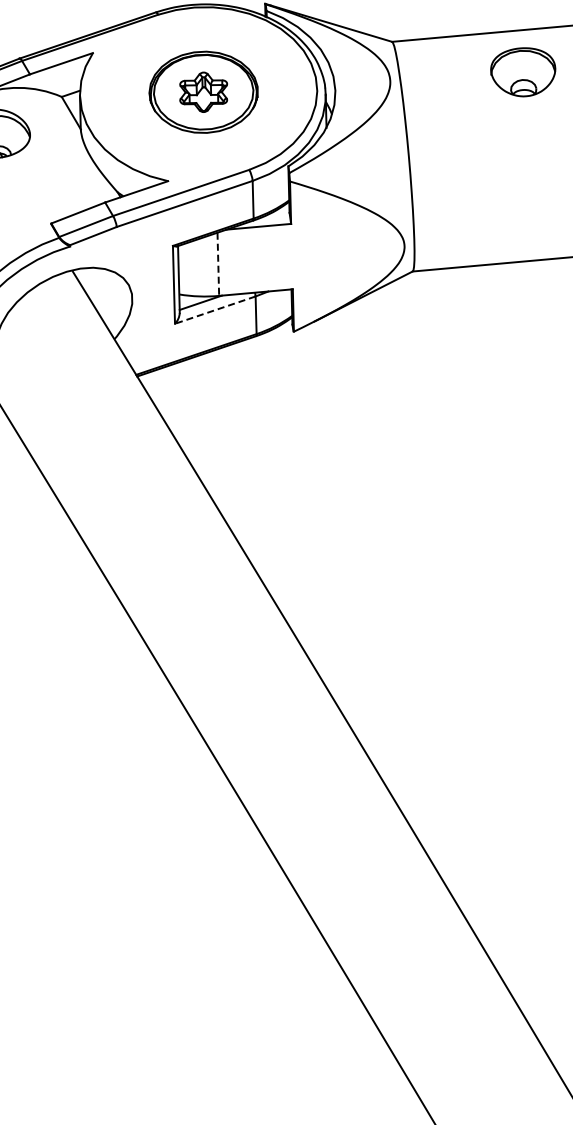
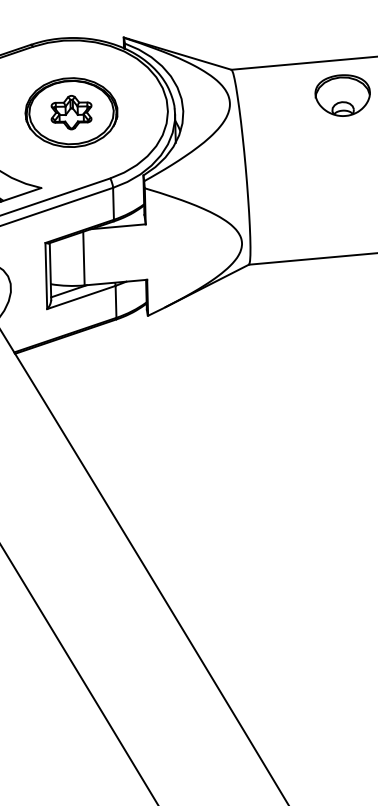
line: (218, 264) -> (84, 258), dashed -> solid
line: (215, 310) -> (81, 297), dashed -> solid

